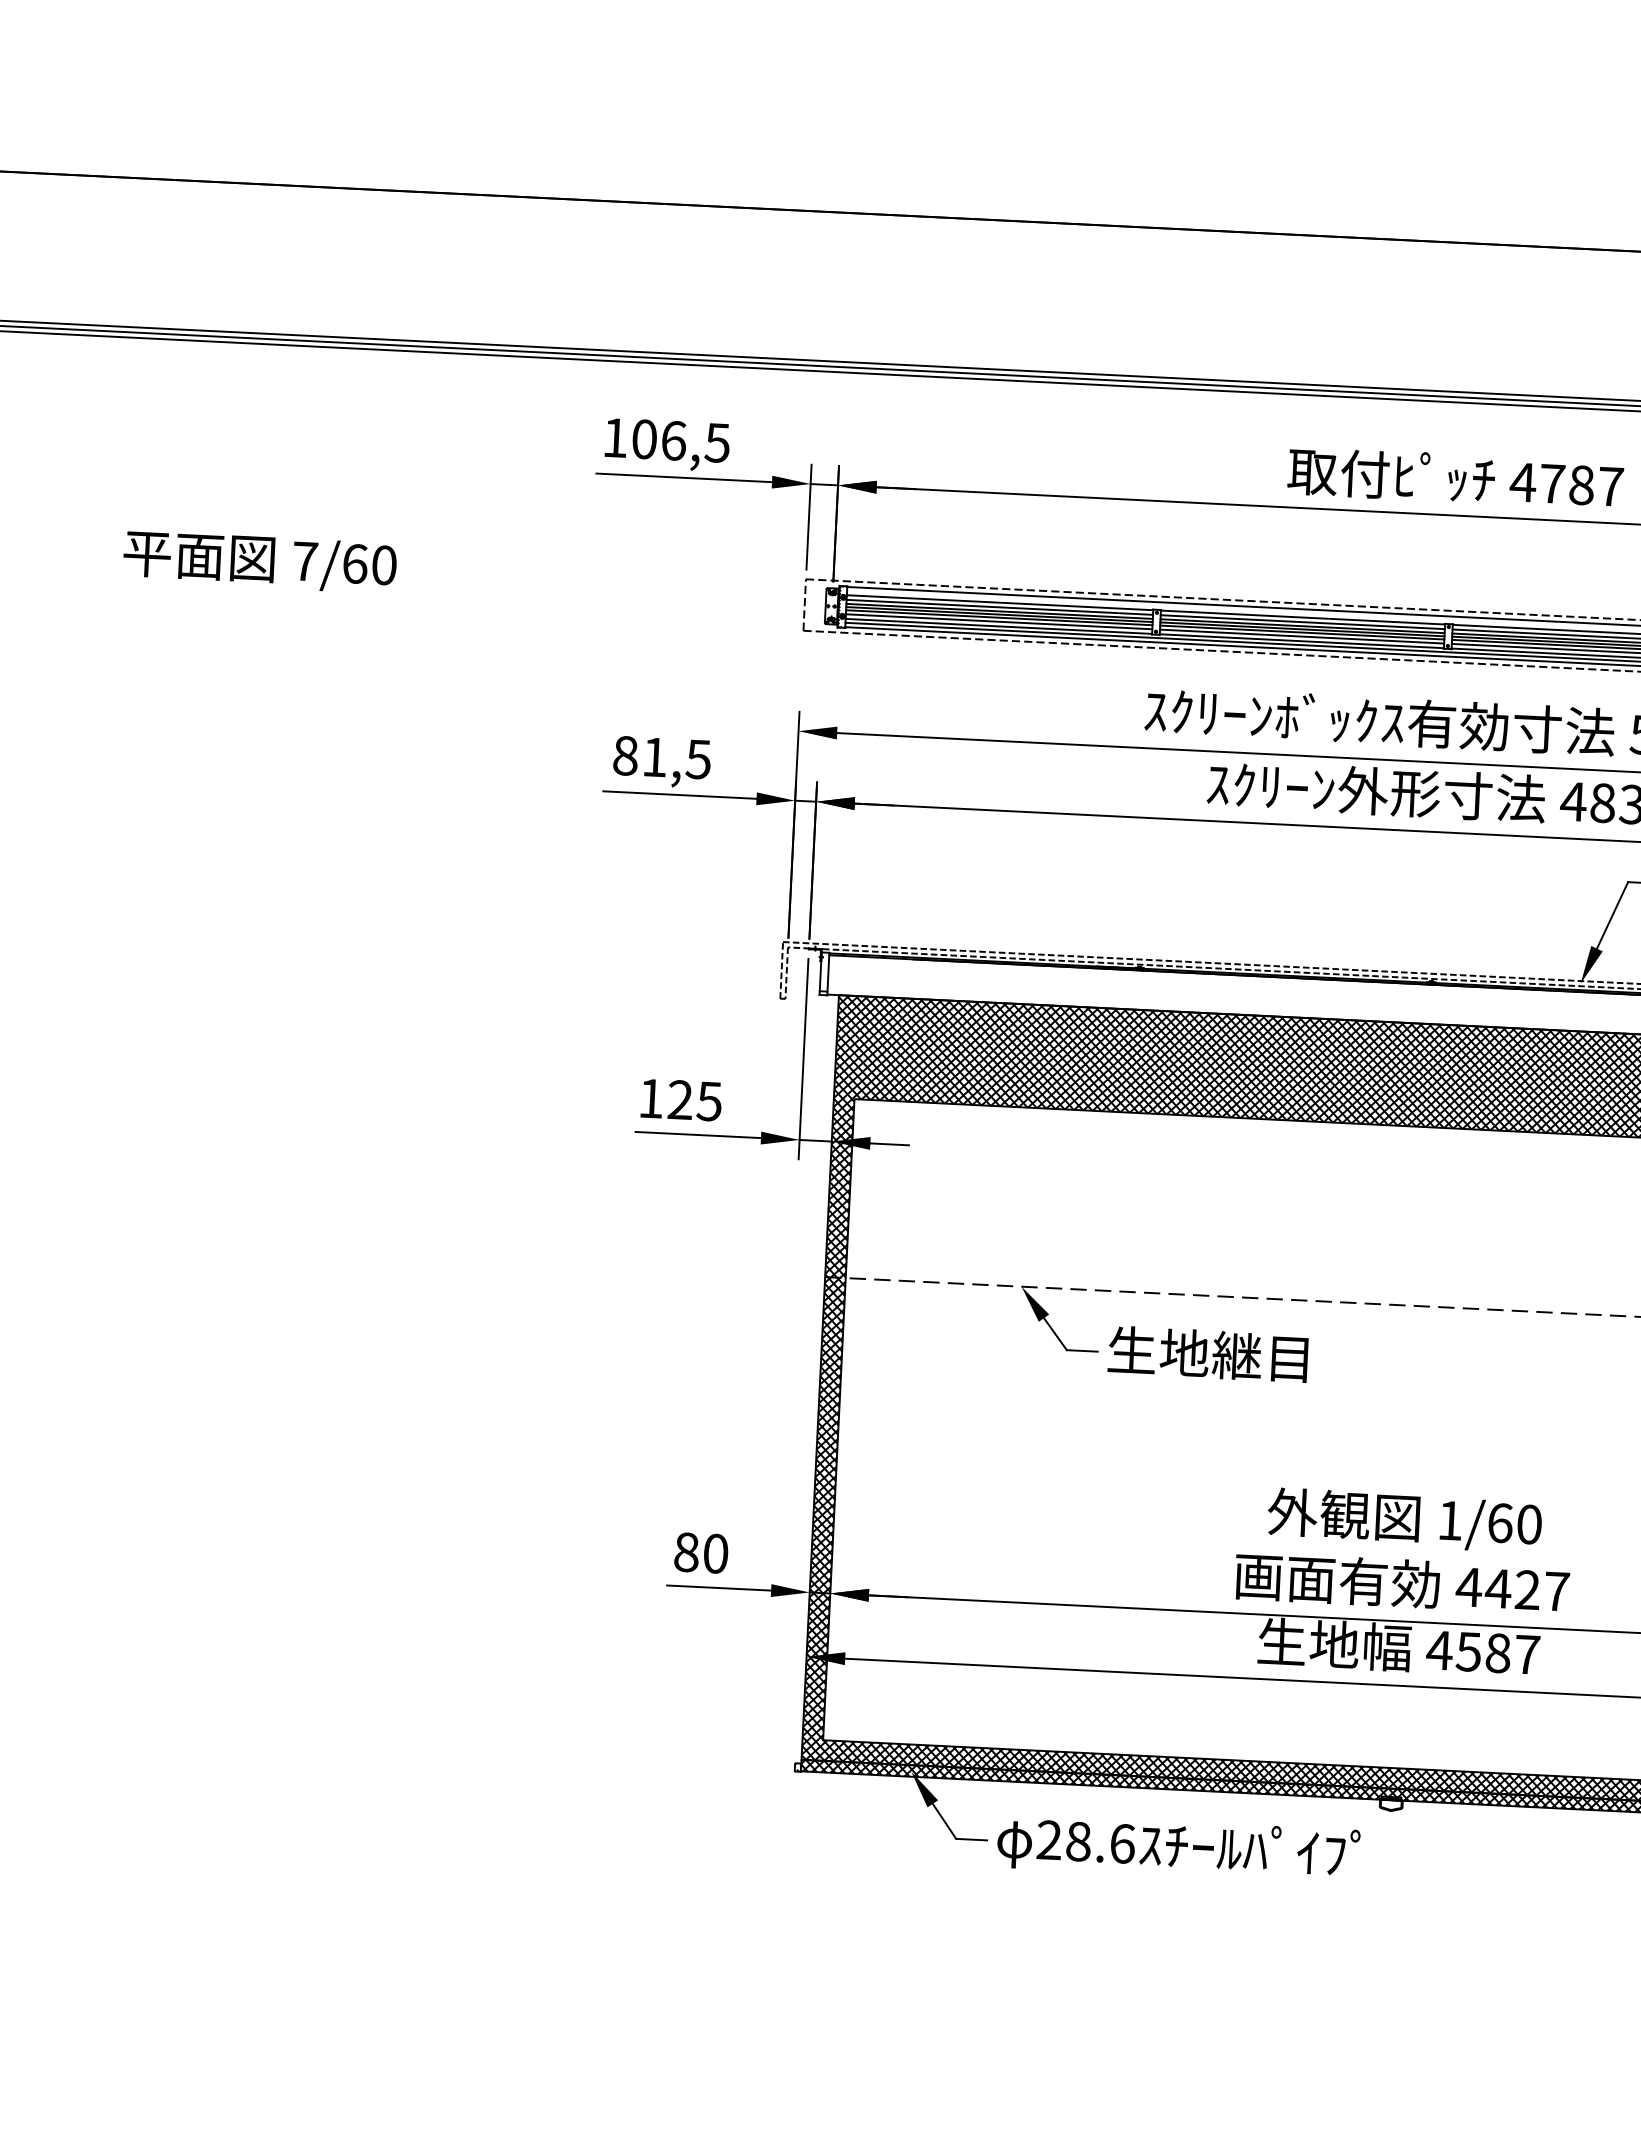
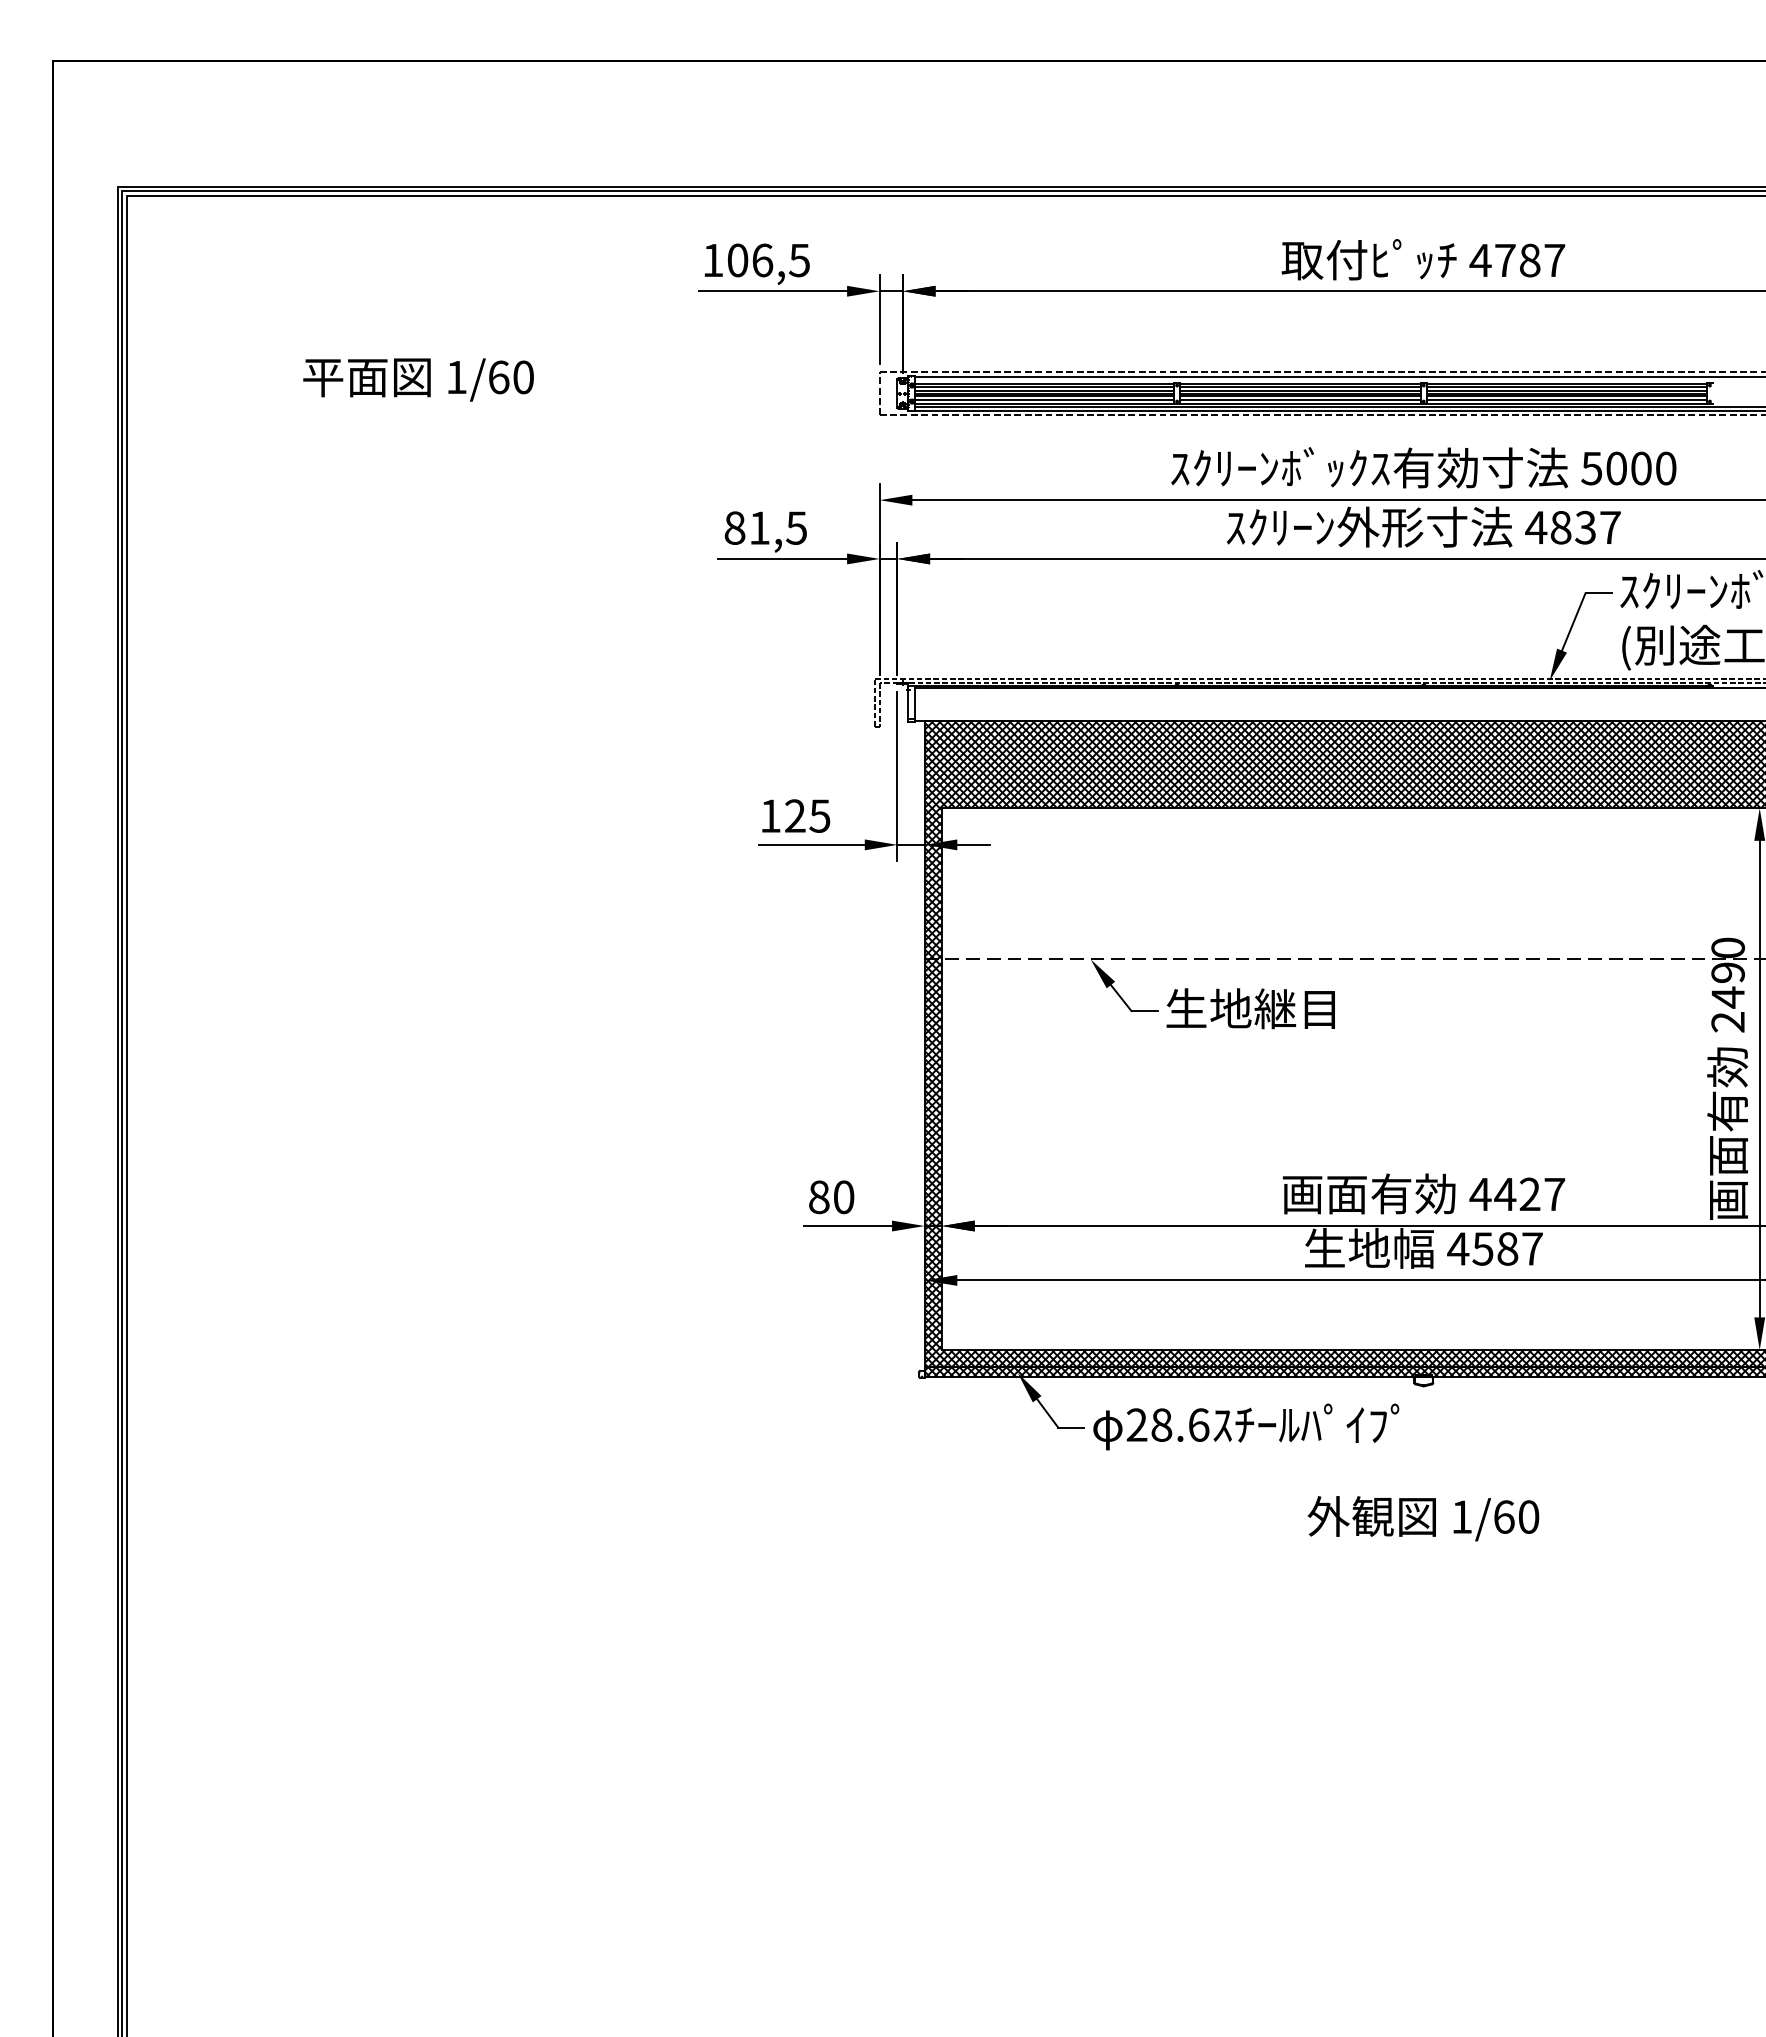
text: (304, 561) -> (456, 377), 7/60 -> 1/60
text: (1404, 1520) -> (1423, 1518), moved

